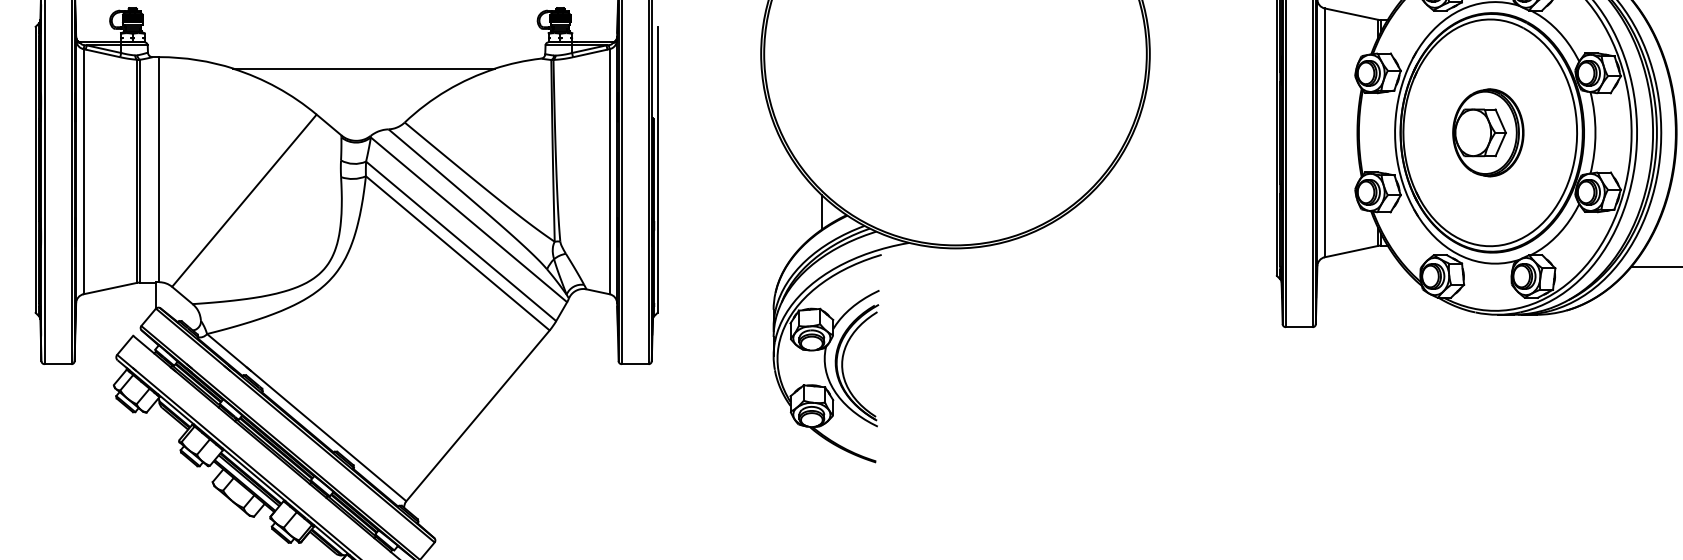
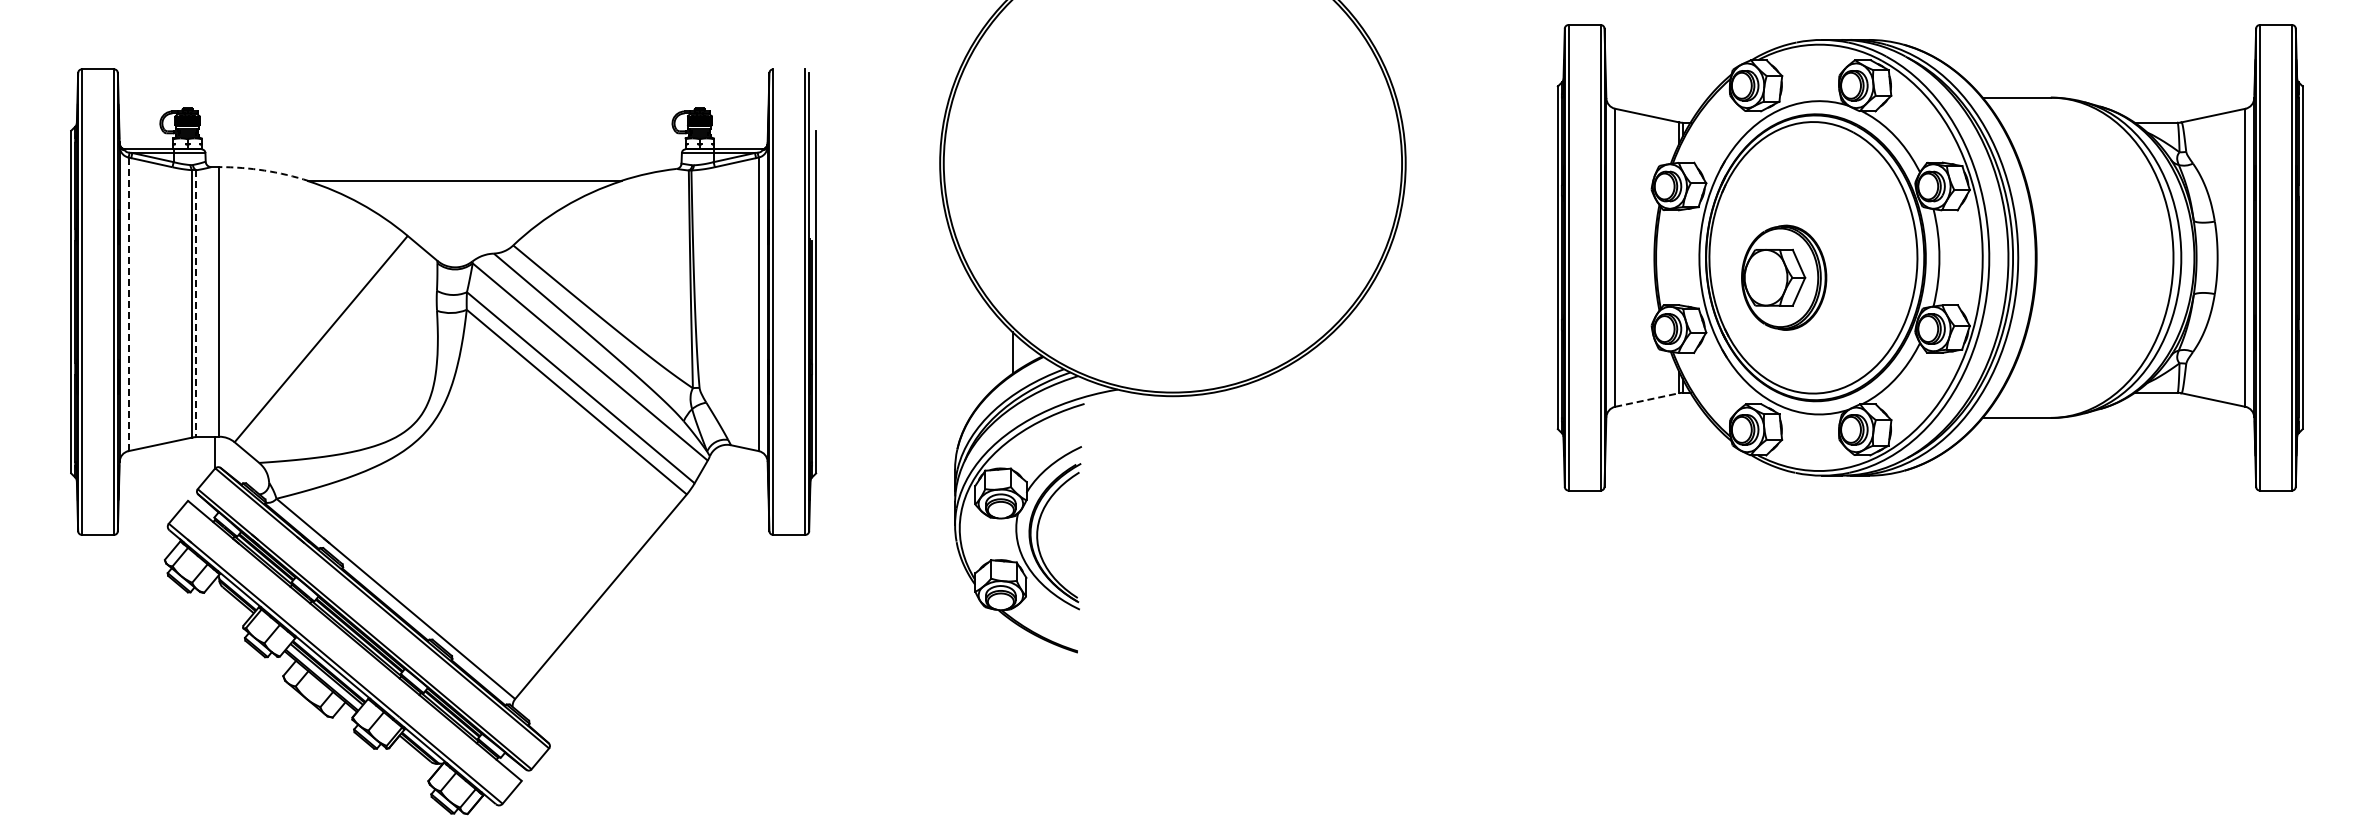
arc: (197, 59) -> (264, 170), solid -> dashed
part: (1488, 132) -> (1784, 277), moved
line: (83, 171) -> (128, 304), solid -> dashed
line: (140, 171) -> (196, 304), solid -> dashed
line: (1351, 251) -> (1647, 400), solid -> dashed

